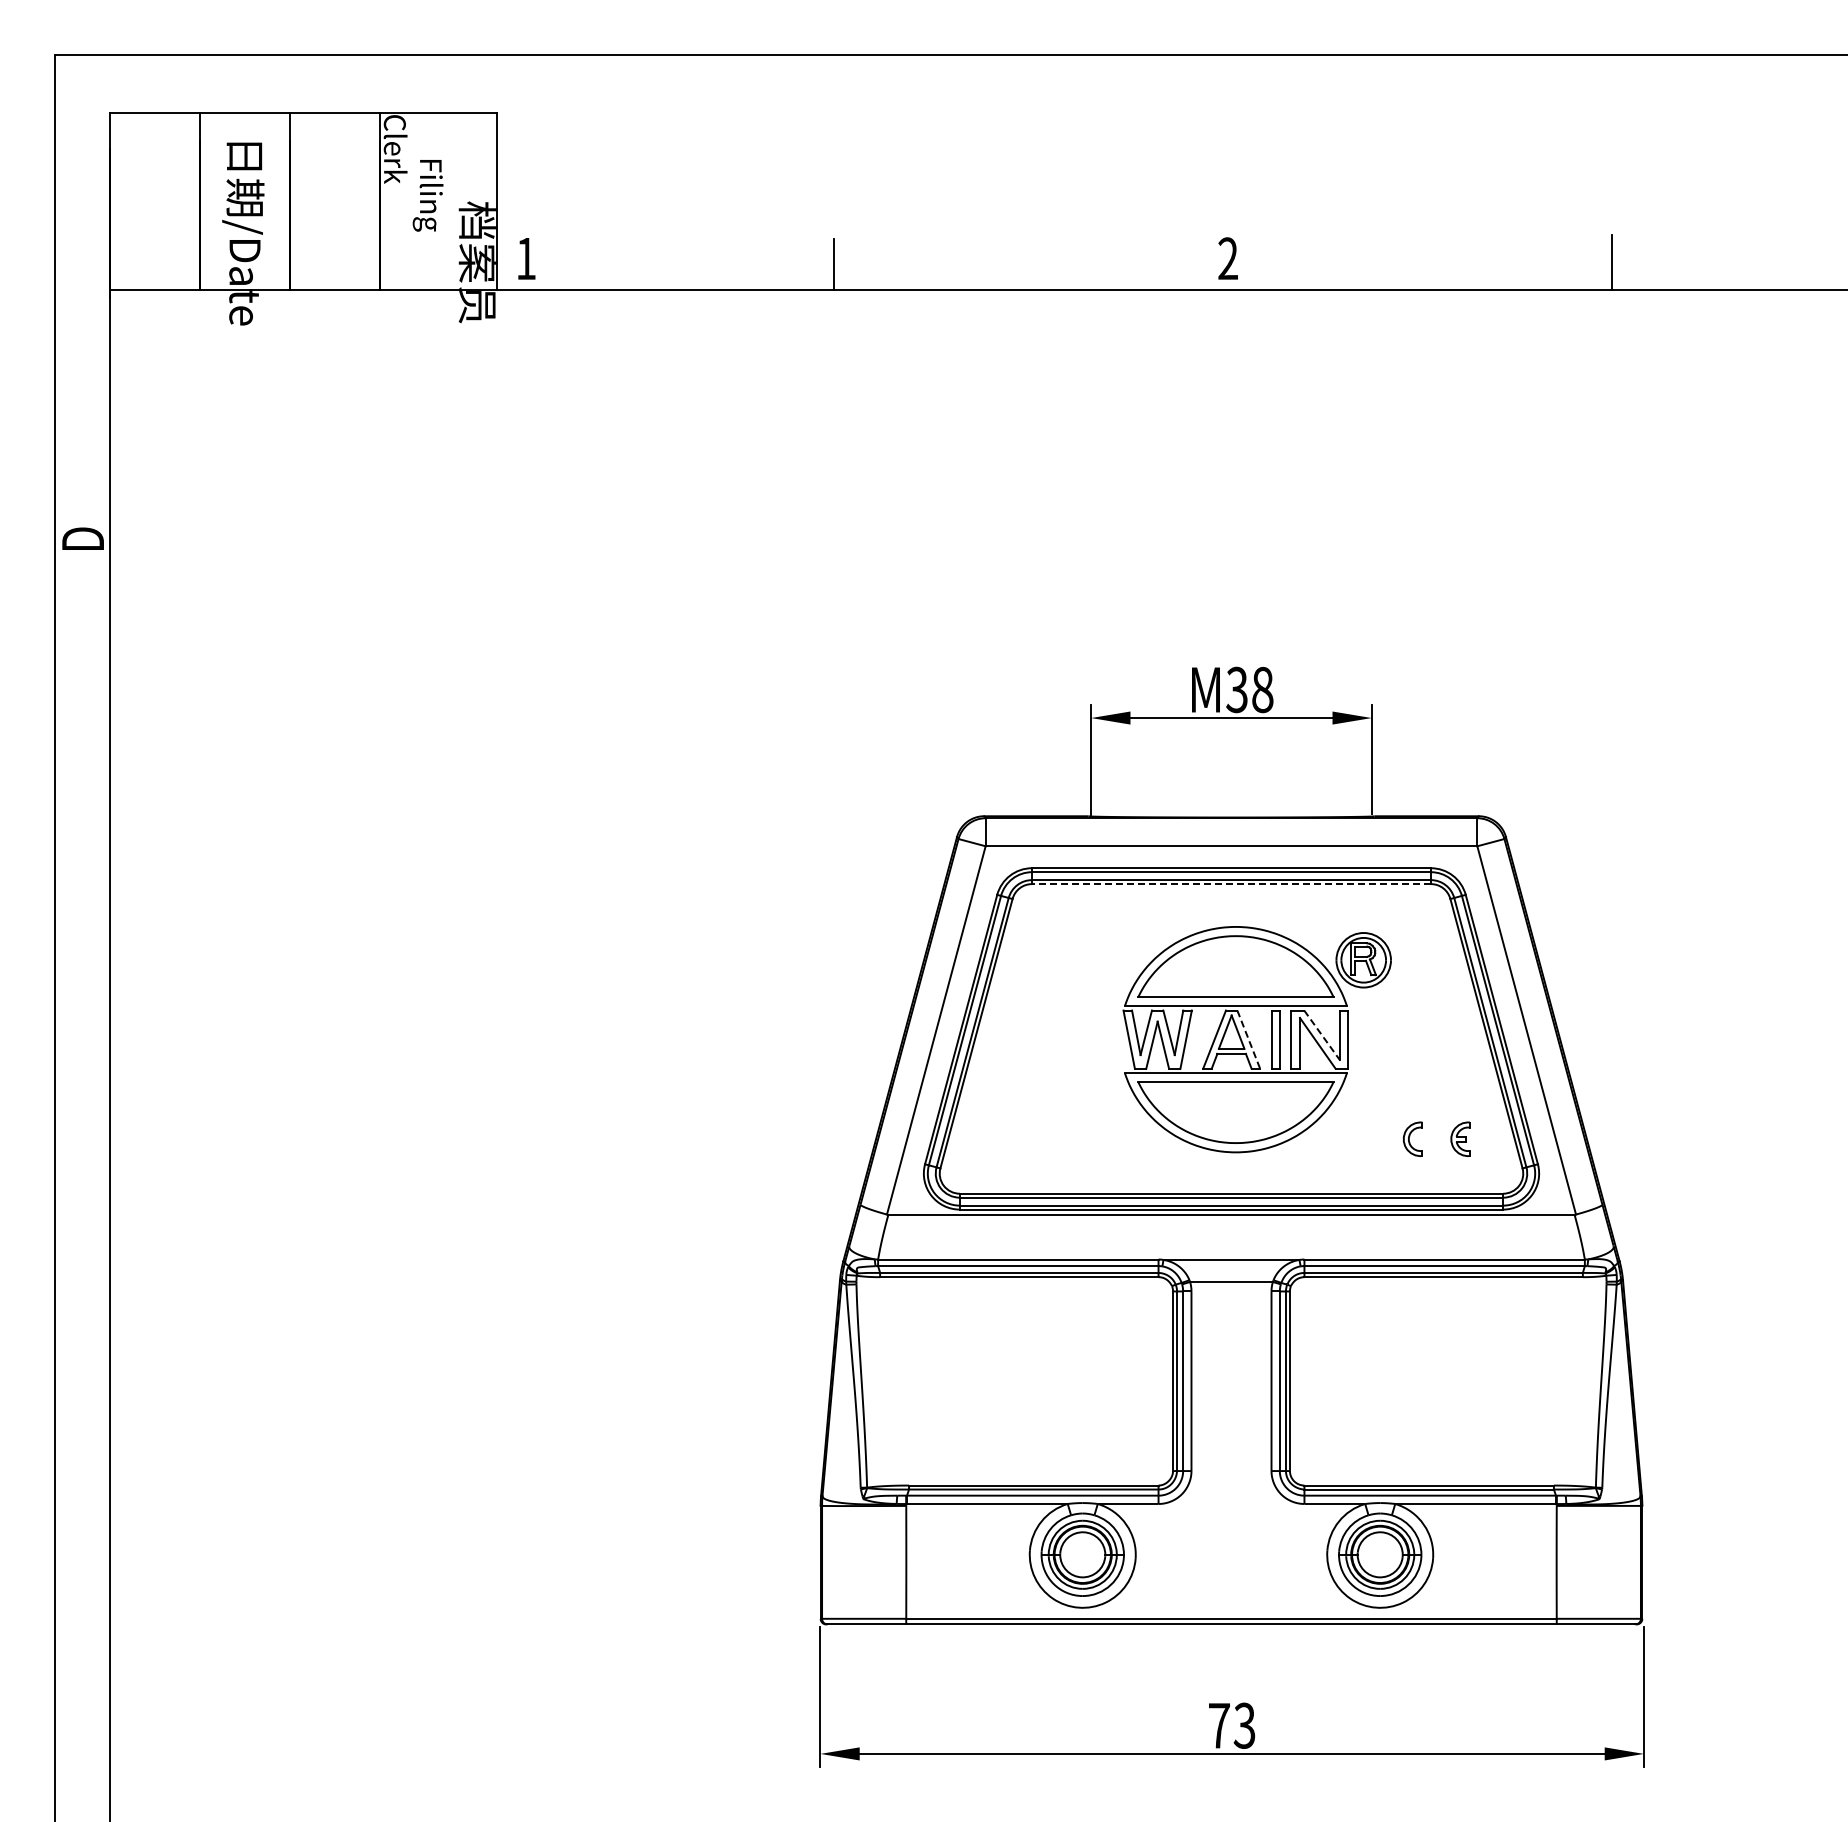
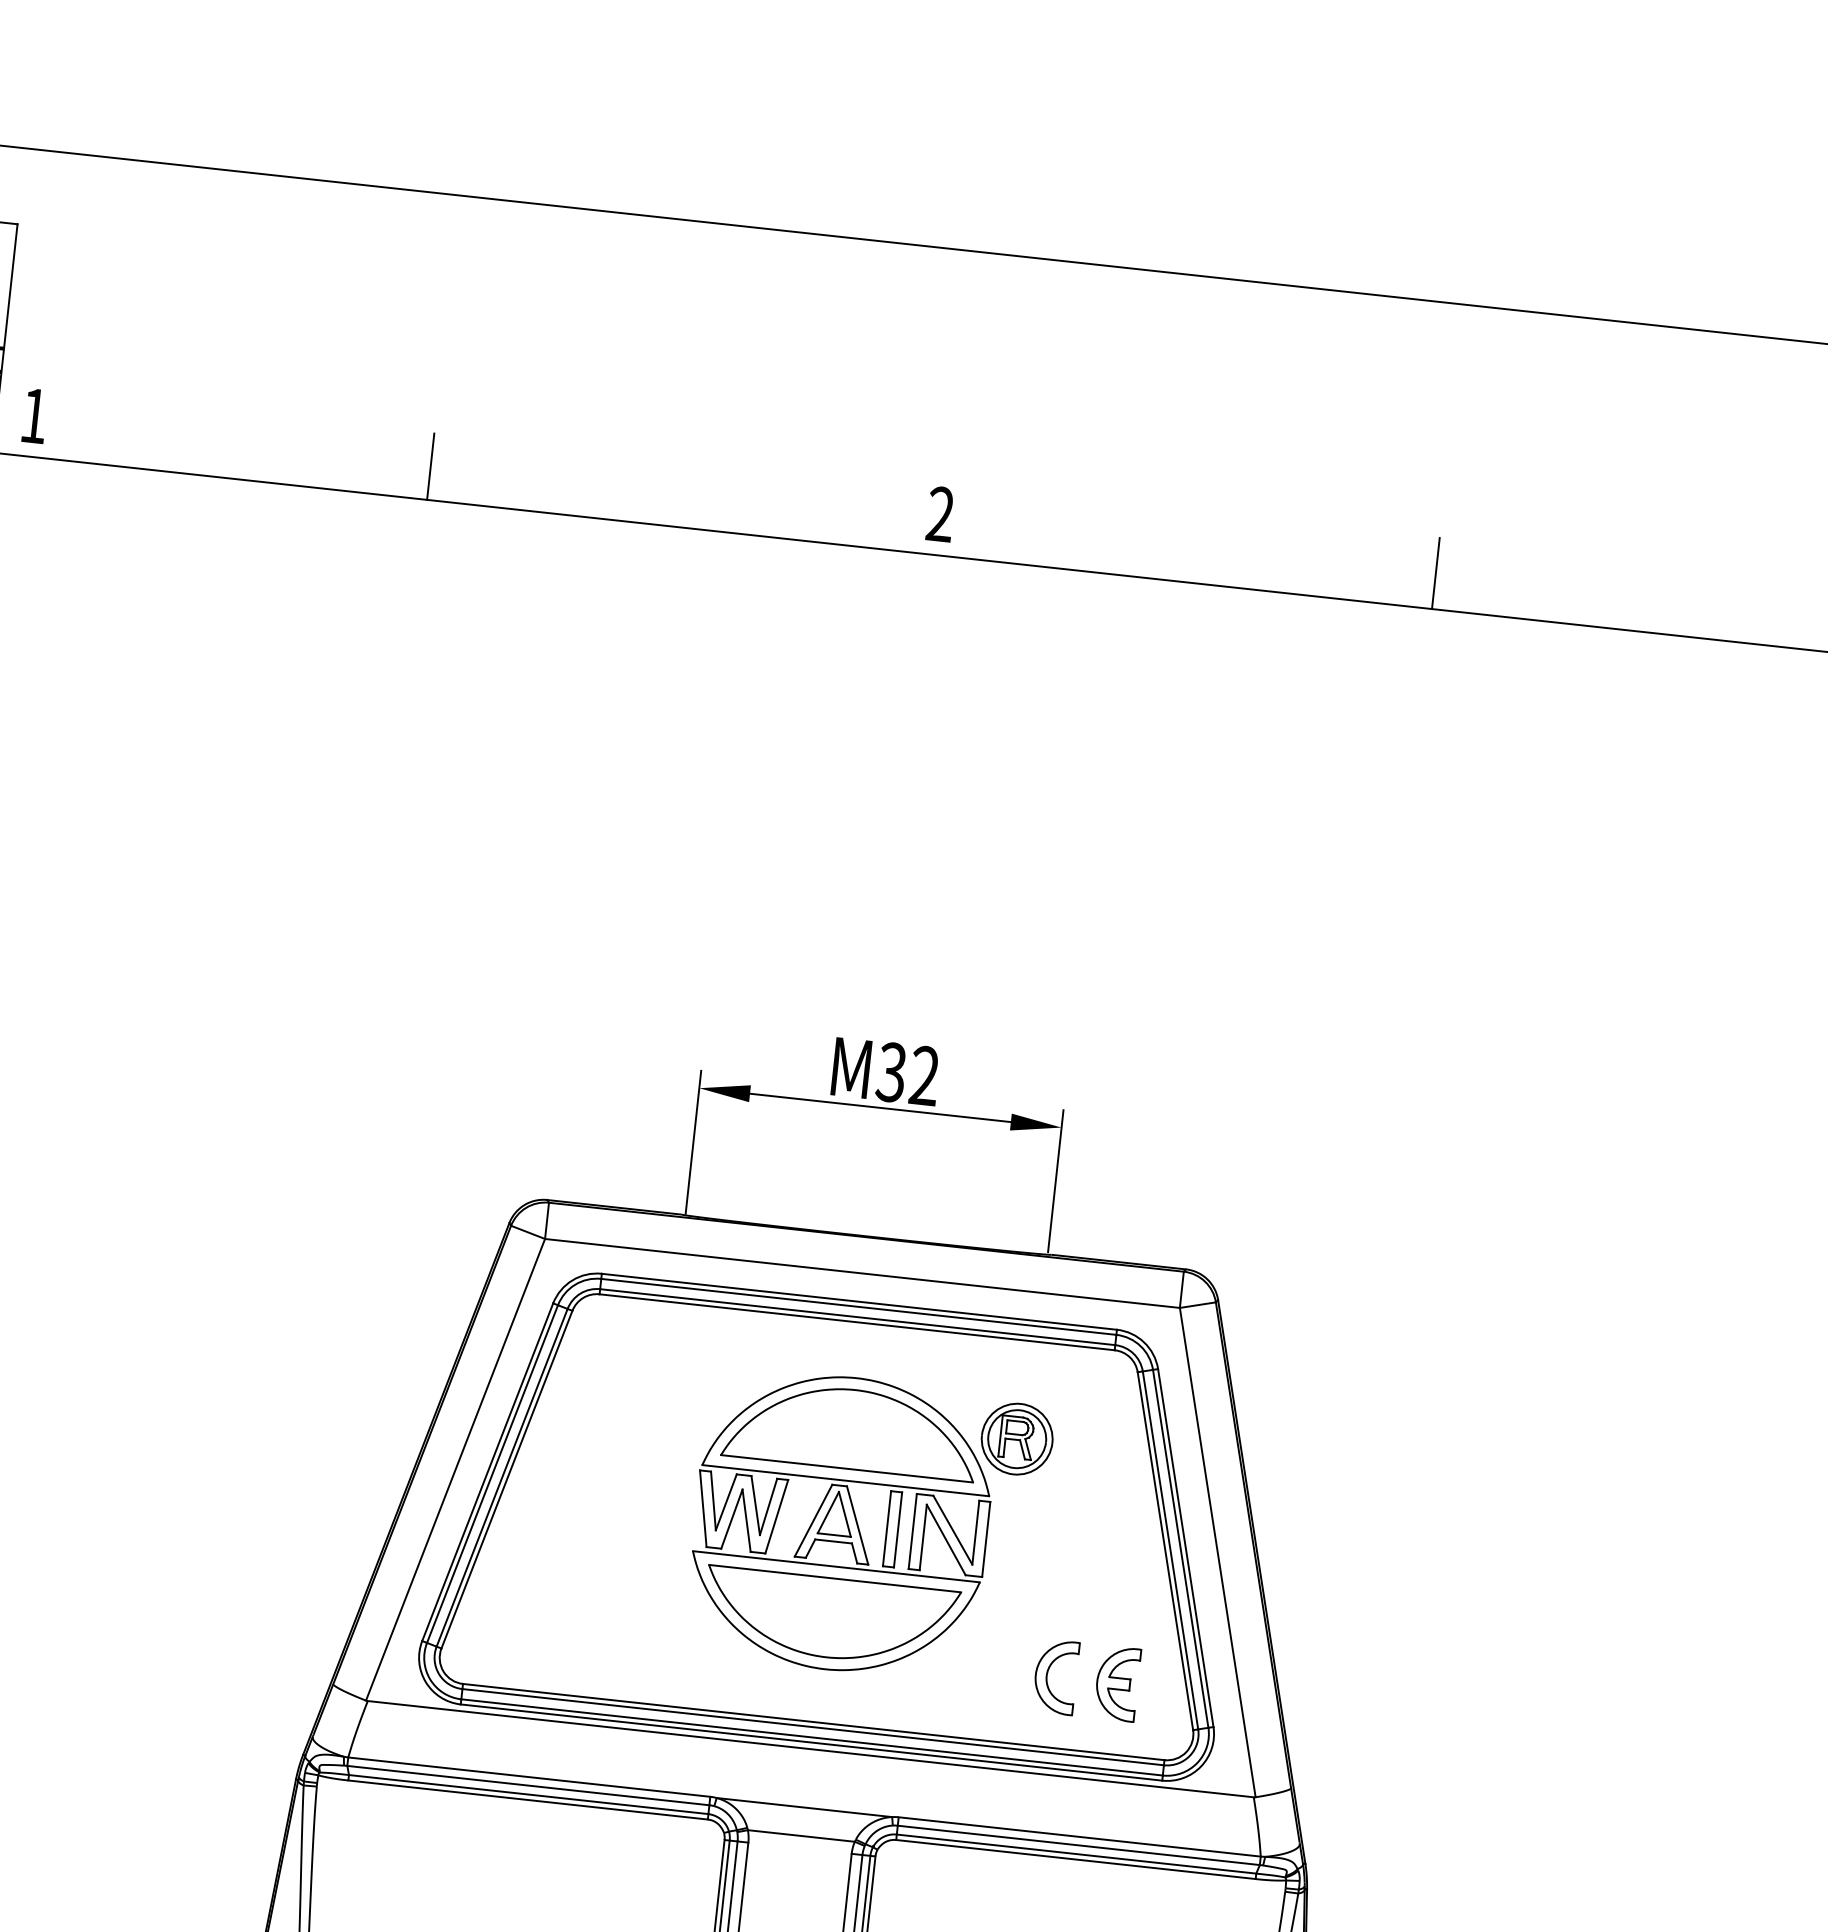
text: (1262, 689) -> (924, 1075), M38 -> M32
line: (1231, 884) -> (857, 1322), dashed -> solid
line: (1322, 1035) -> (953, 1530), dashed -> solid
line: (1248, 1040) -> (857, 1526), dashed -> solid
part: (1412, 1139) -> (1055, 1677), size x1.67
part: (1460, 1139) -> (1117, 1684), size x1.67

